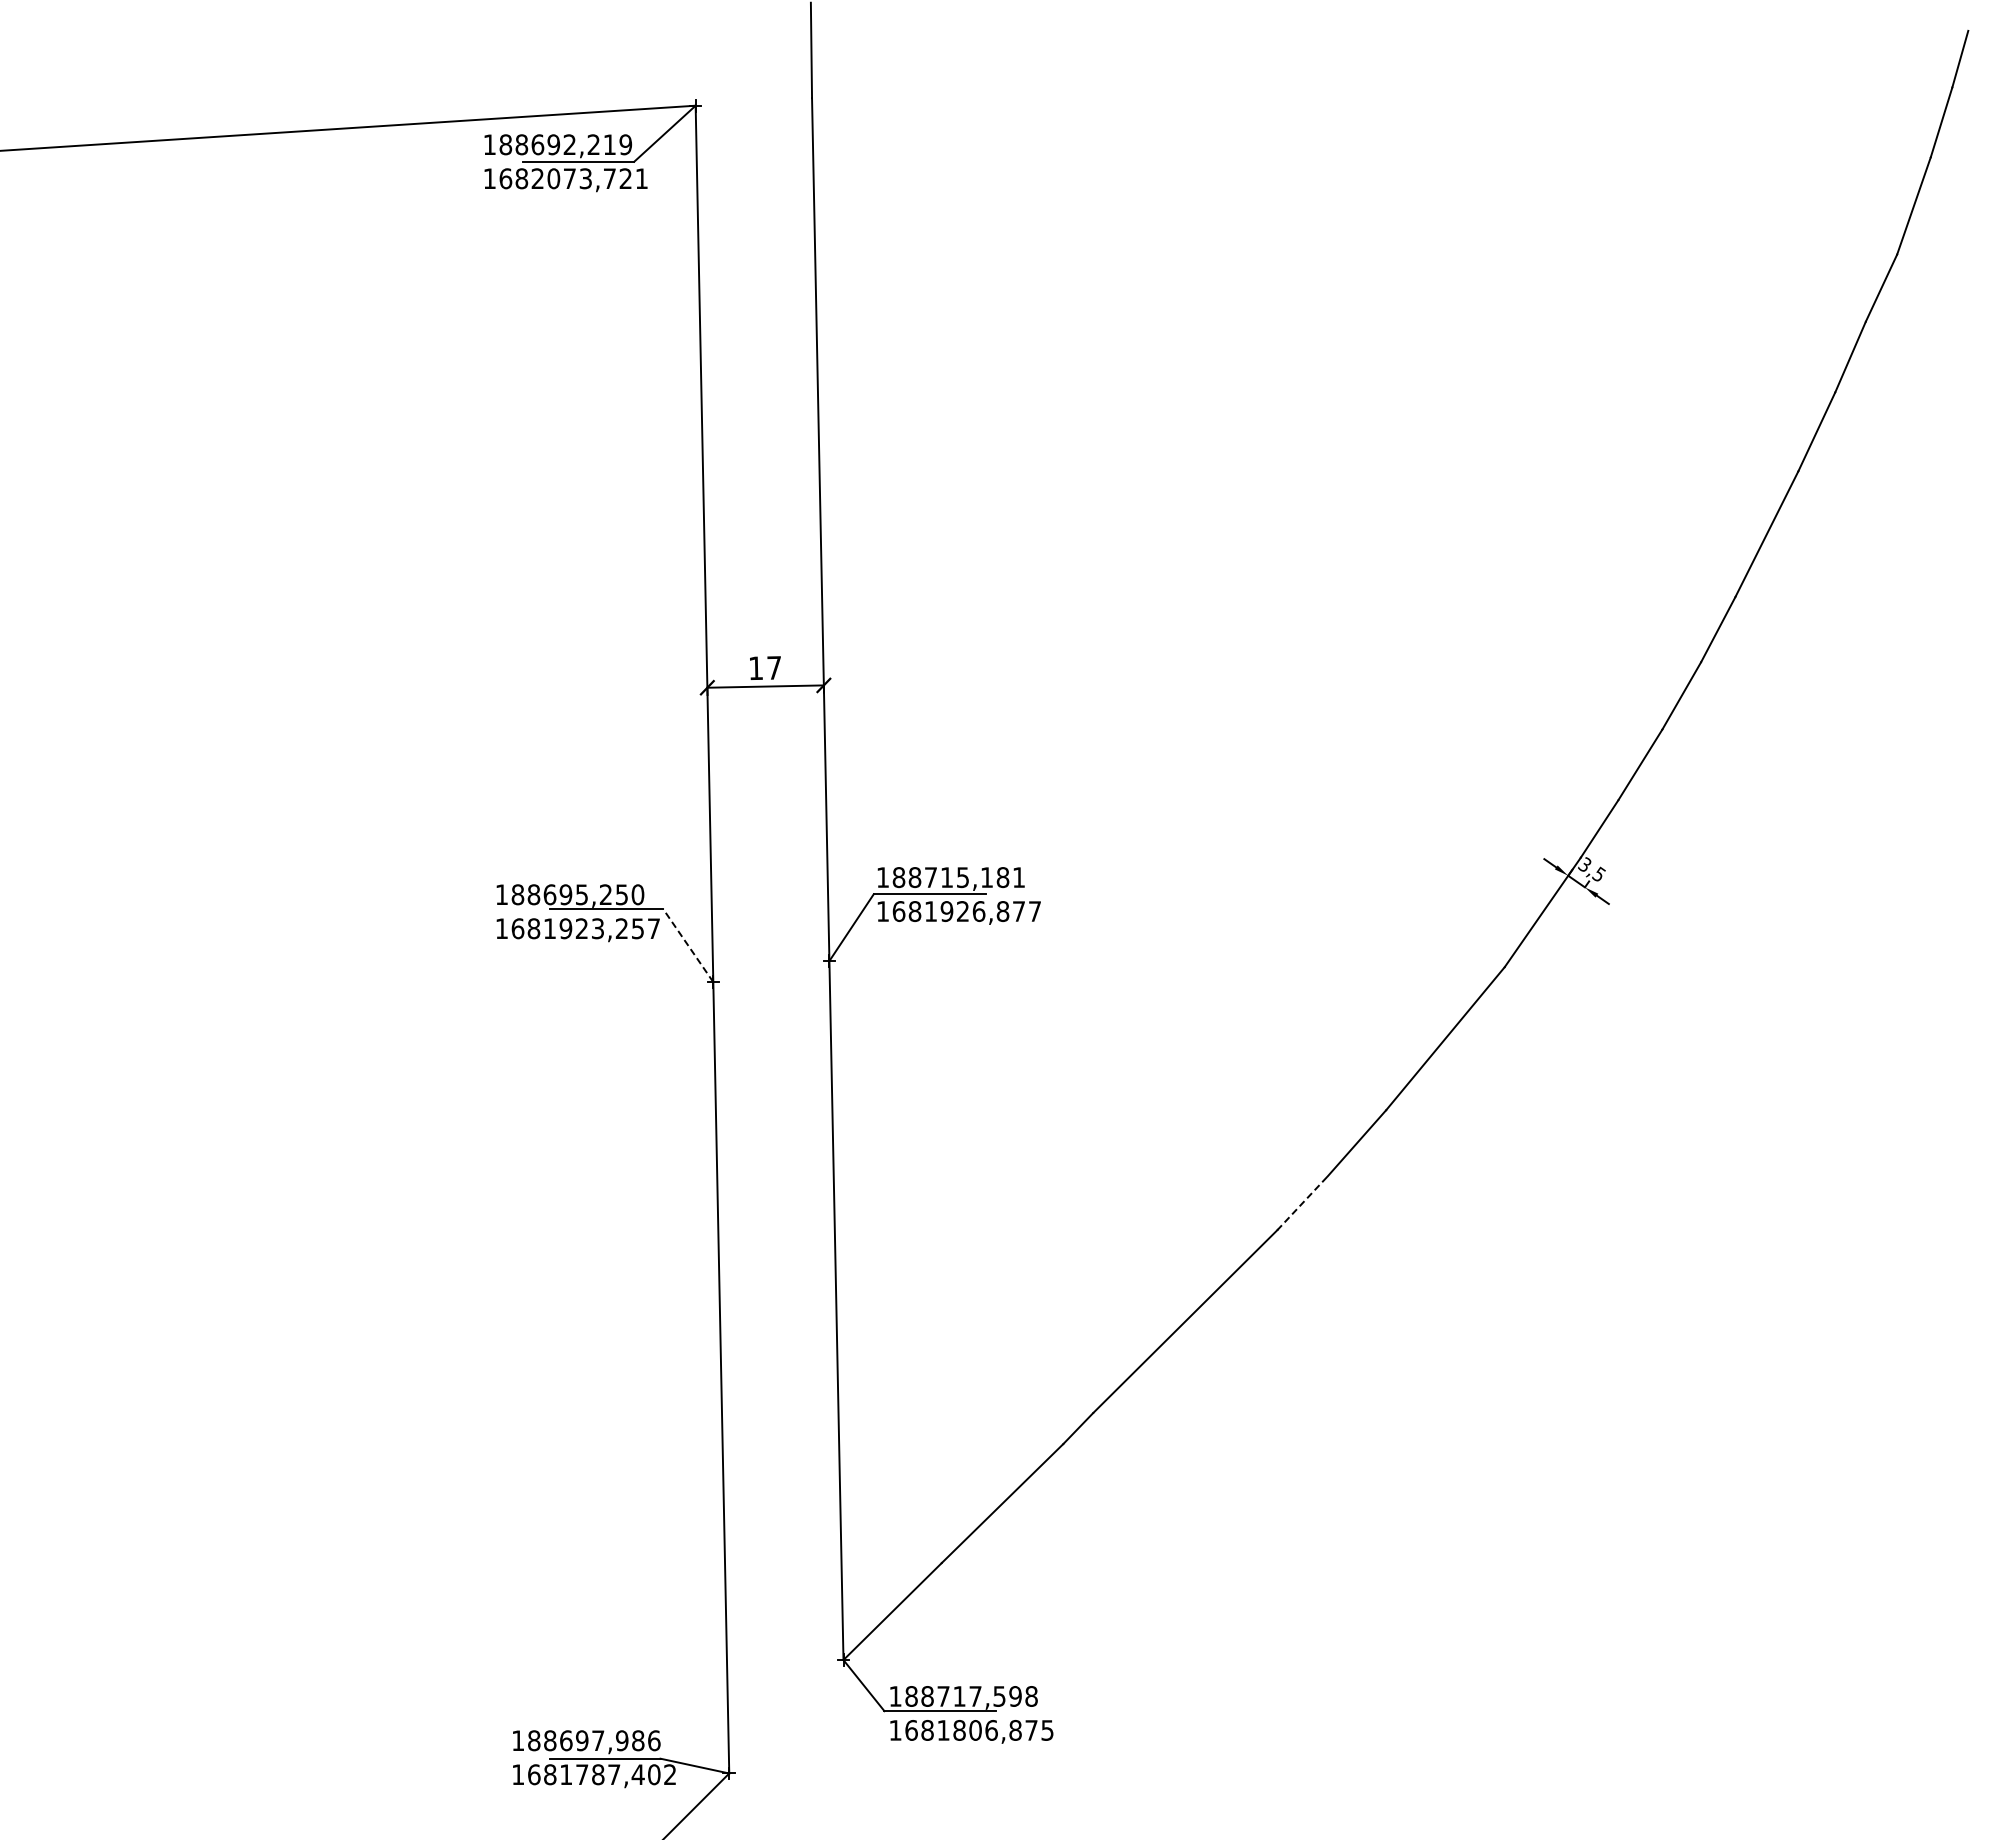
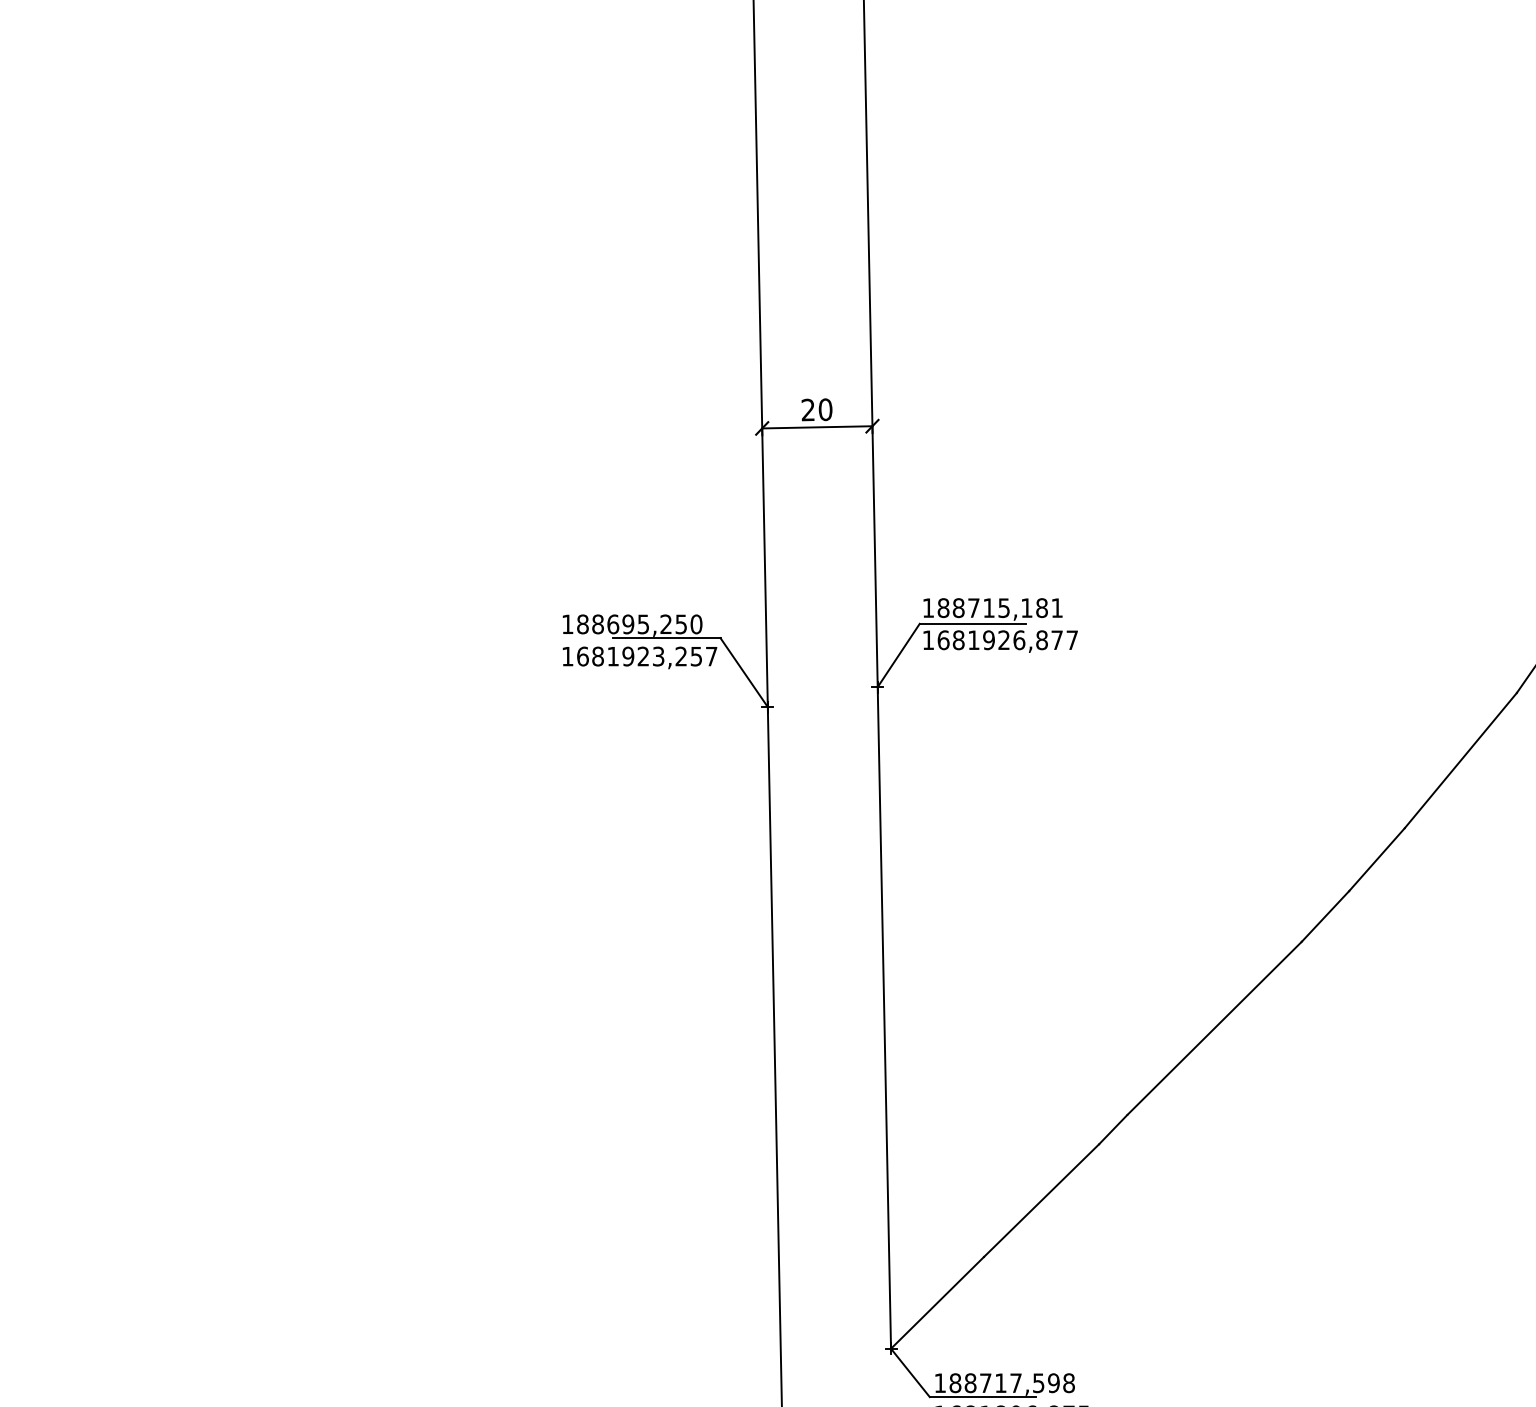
text: (765, 668) -> (817, 410), 17 -> 20
line: (688, 945) -> (744, 672), dashed -> solid
line: (1302, 1202) -> (1325, 915), dashed -> solid

